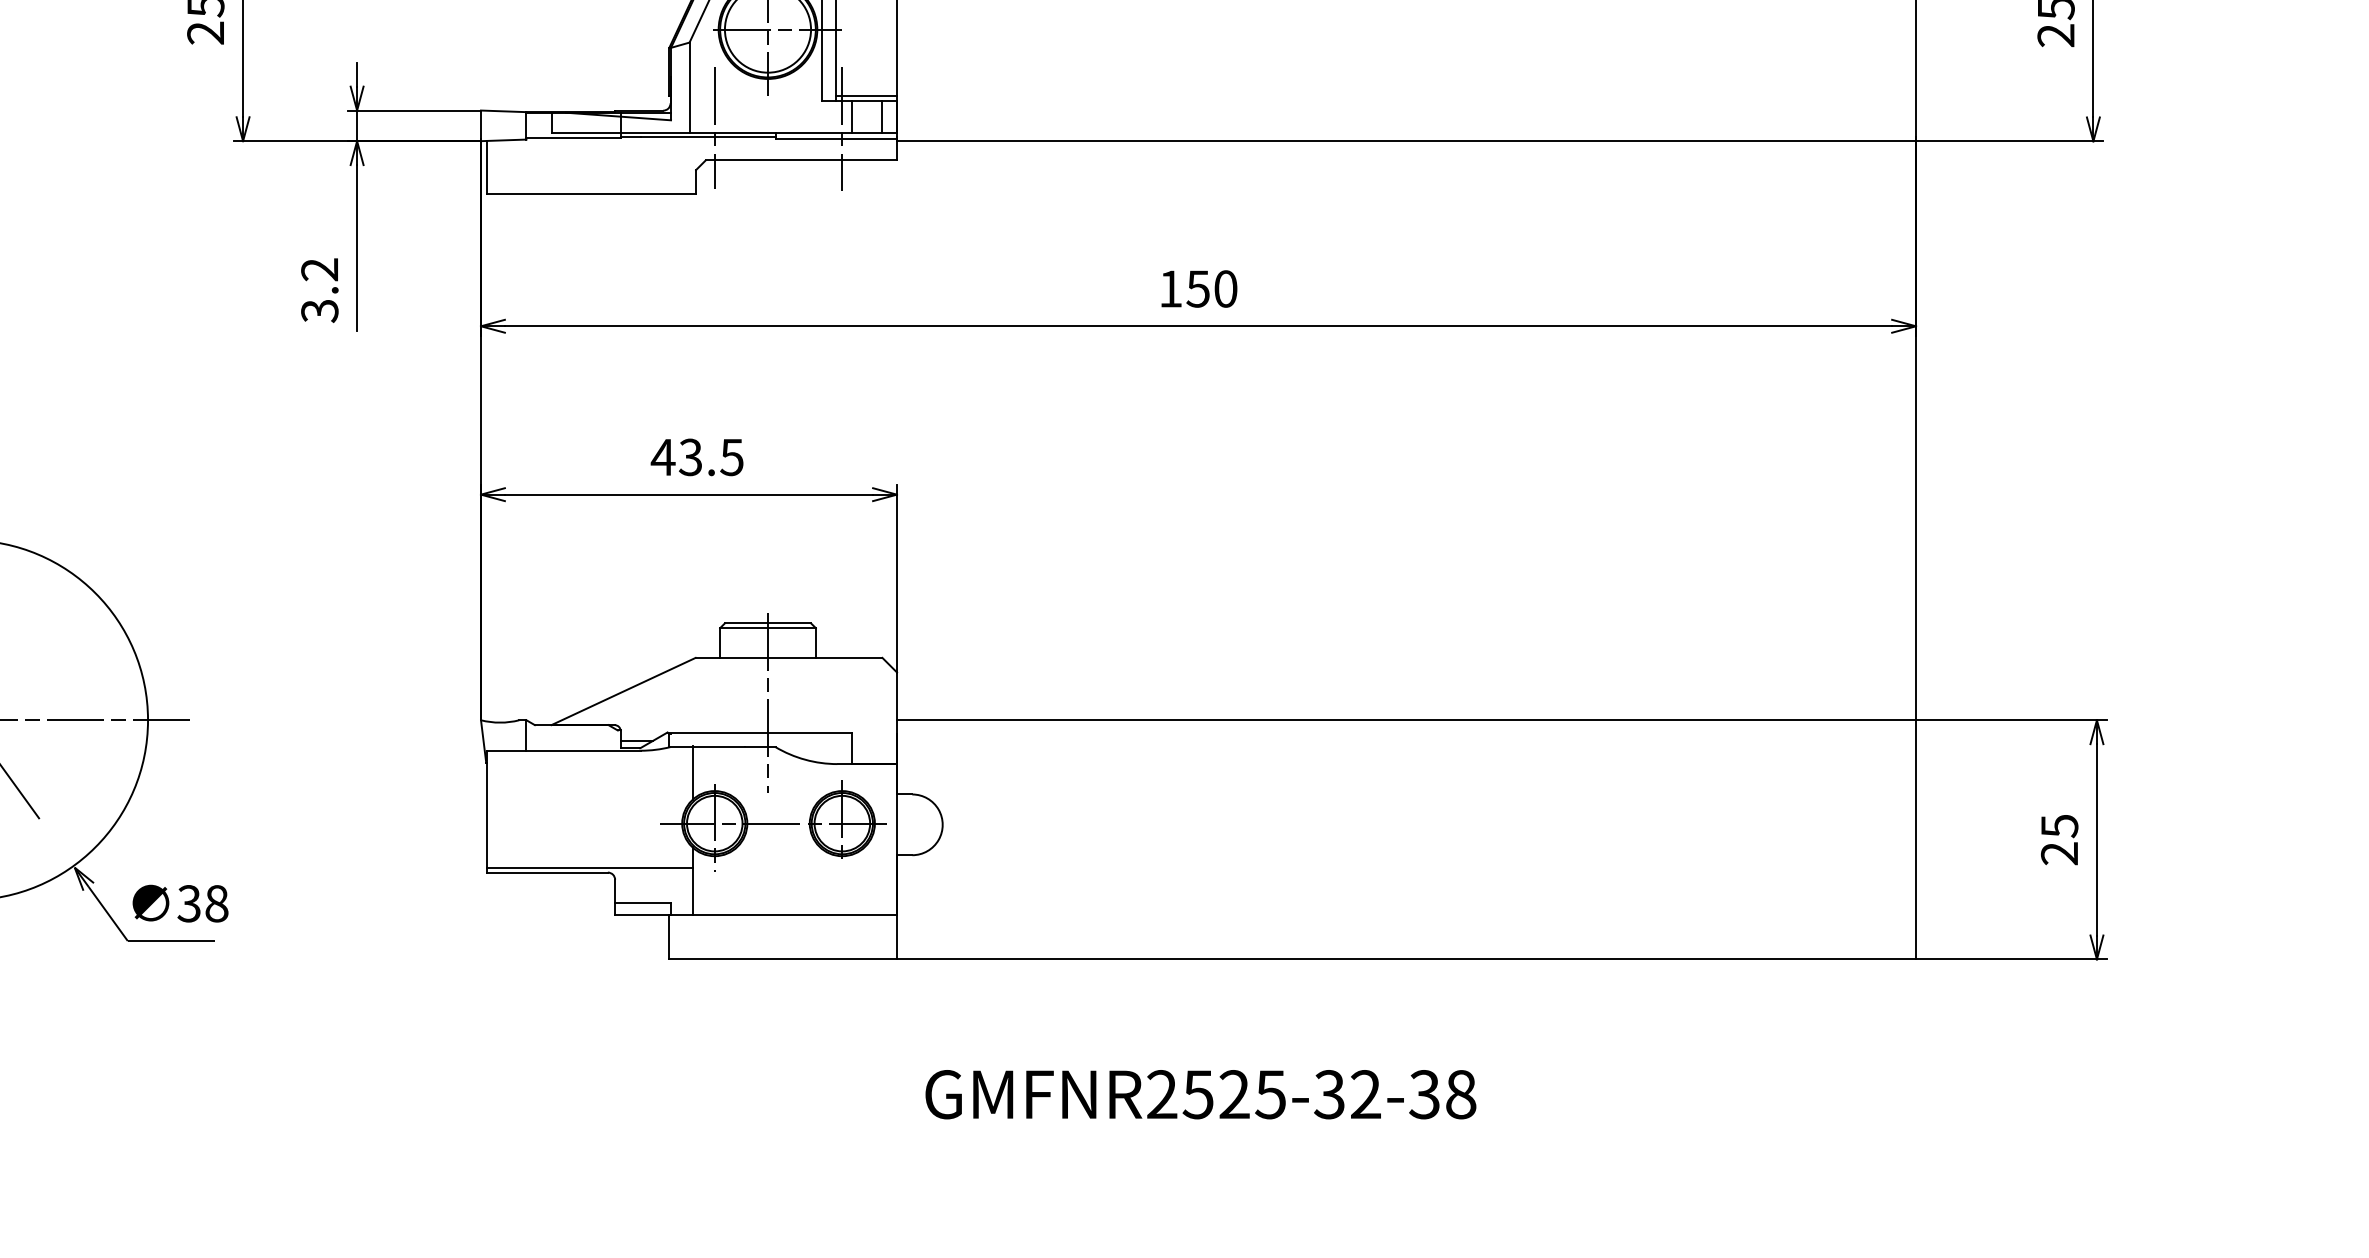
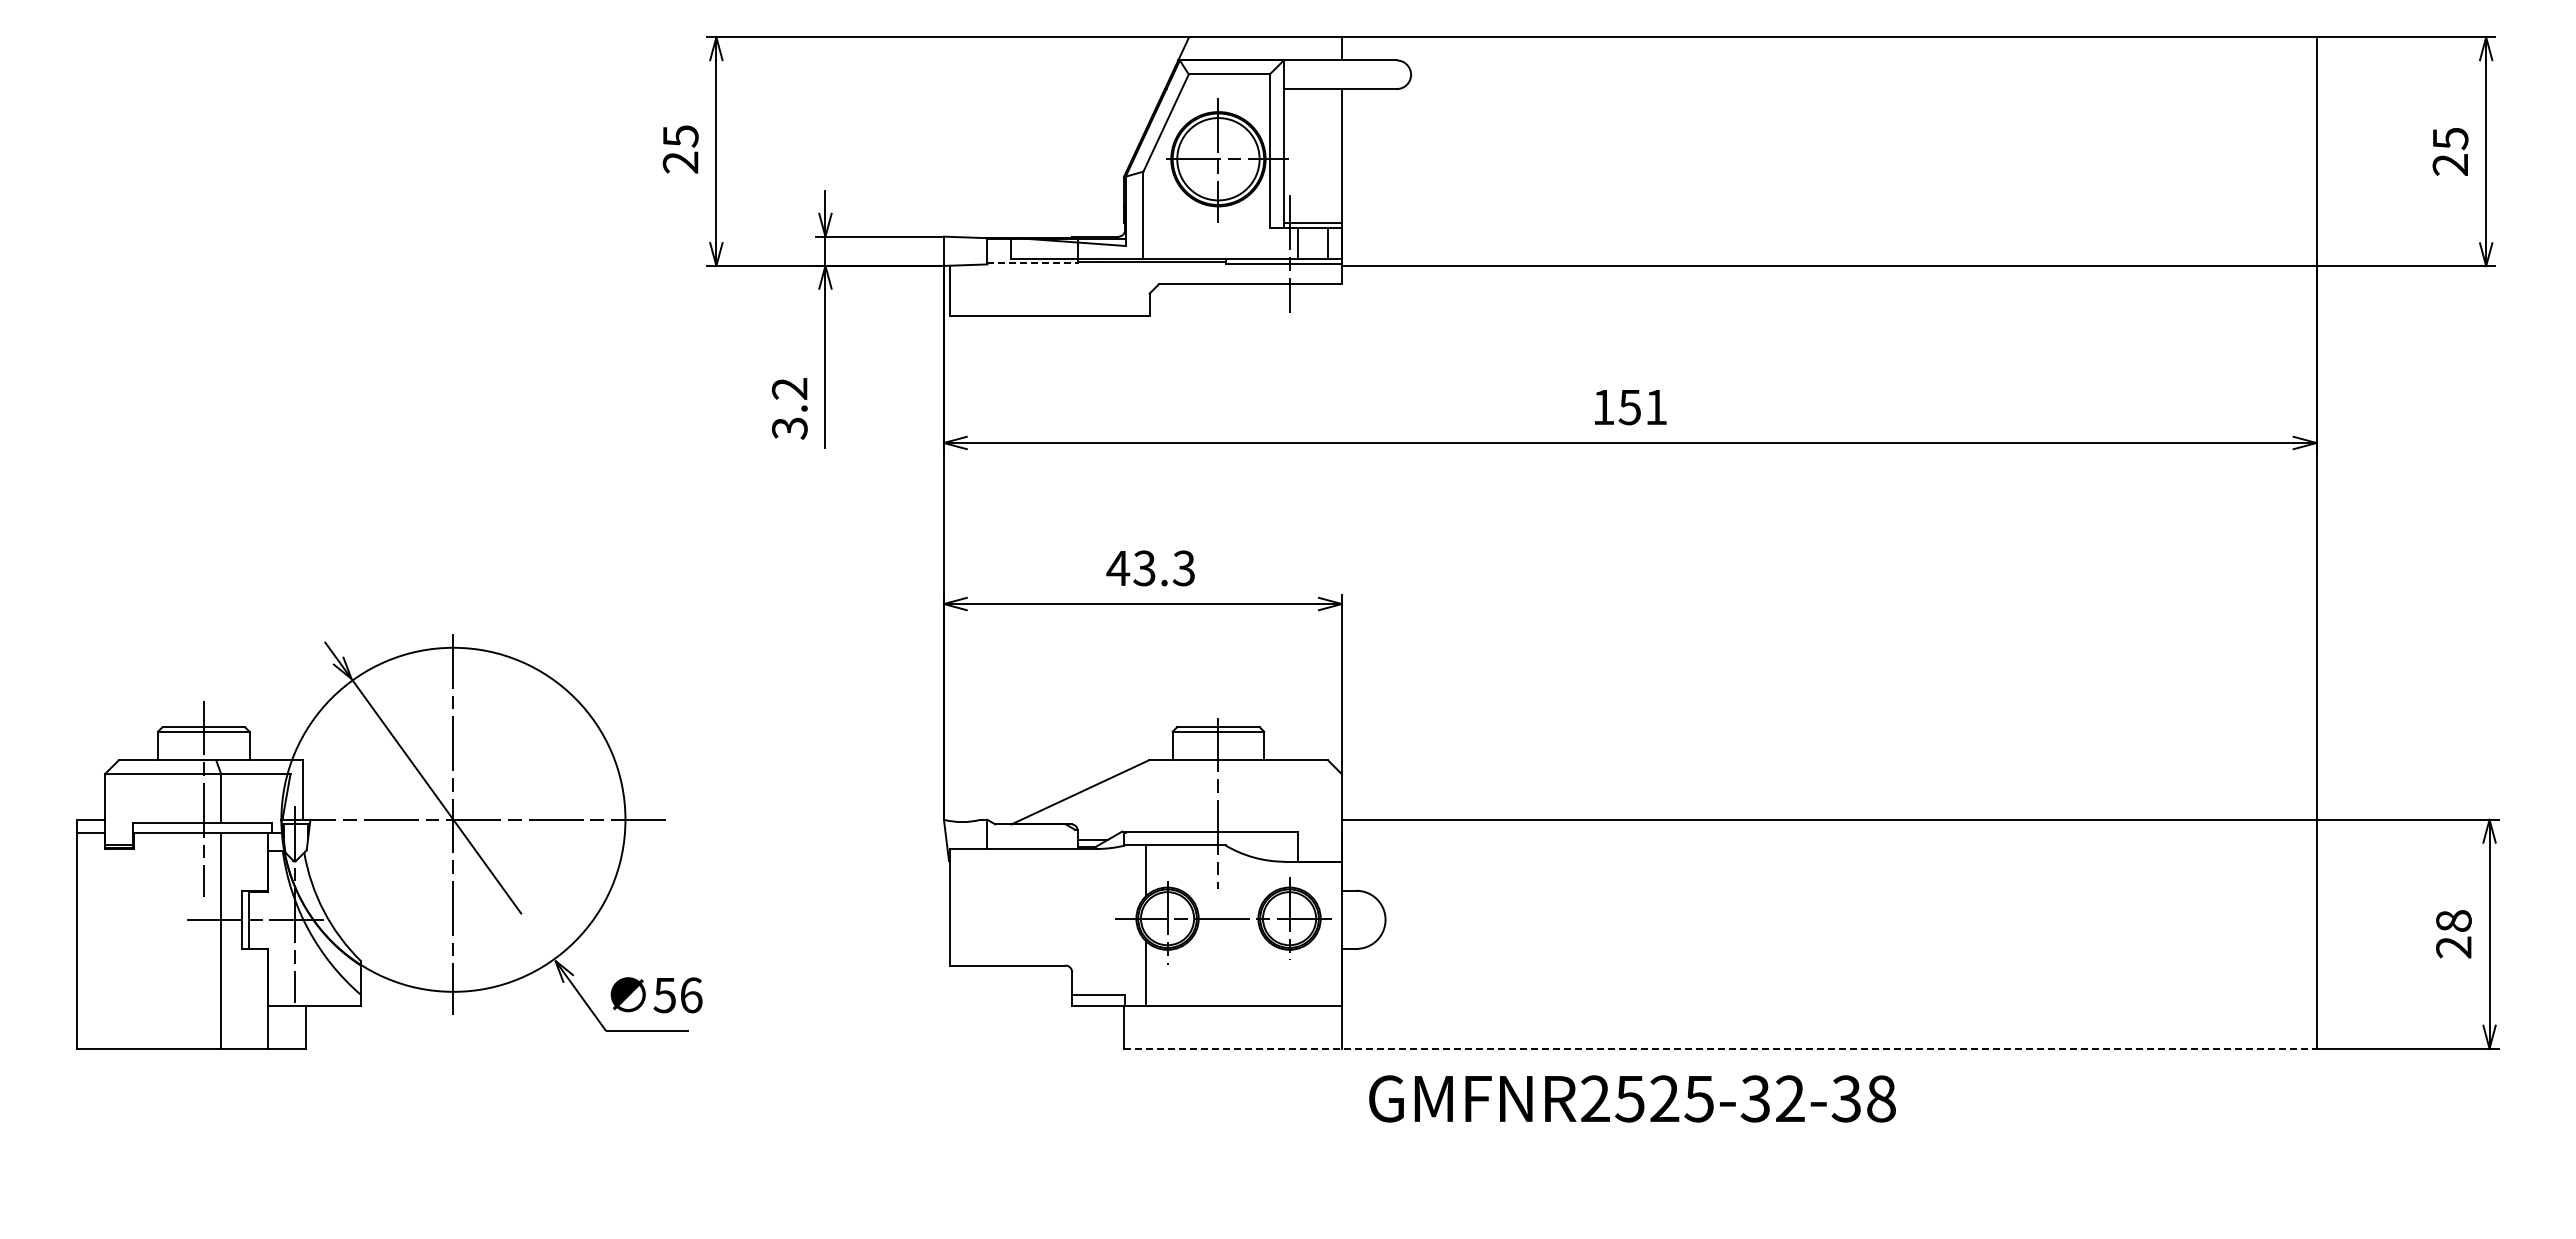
line: (714, 128) -> (1167, 253), removed
line: (574, 138) -> (1033, 263), solid -> dashed
text: (1225, 289) -> (1656, 407), 150 -> 151
text: (731, 456) -> (1183, 567), 43.5 -> 43.3
text: (2059, 826) -> (2453, 921), 25 -> 28
line: (589, 867) -> (1047, 960), removed
text: (203, 903) -> (678, 995), 38 -> 56
line: (1292, 959) -> (1720, 1048), solid -> dashed
text: (1200, 1094) -> (1632, 1098), moved

